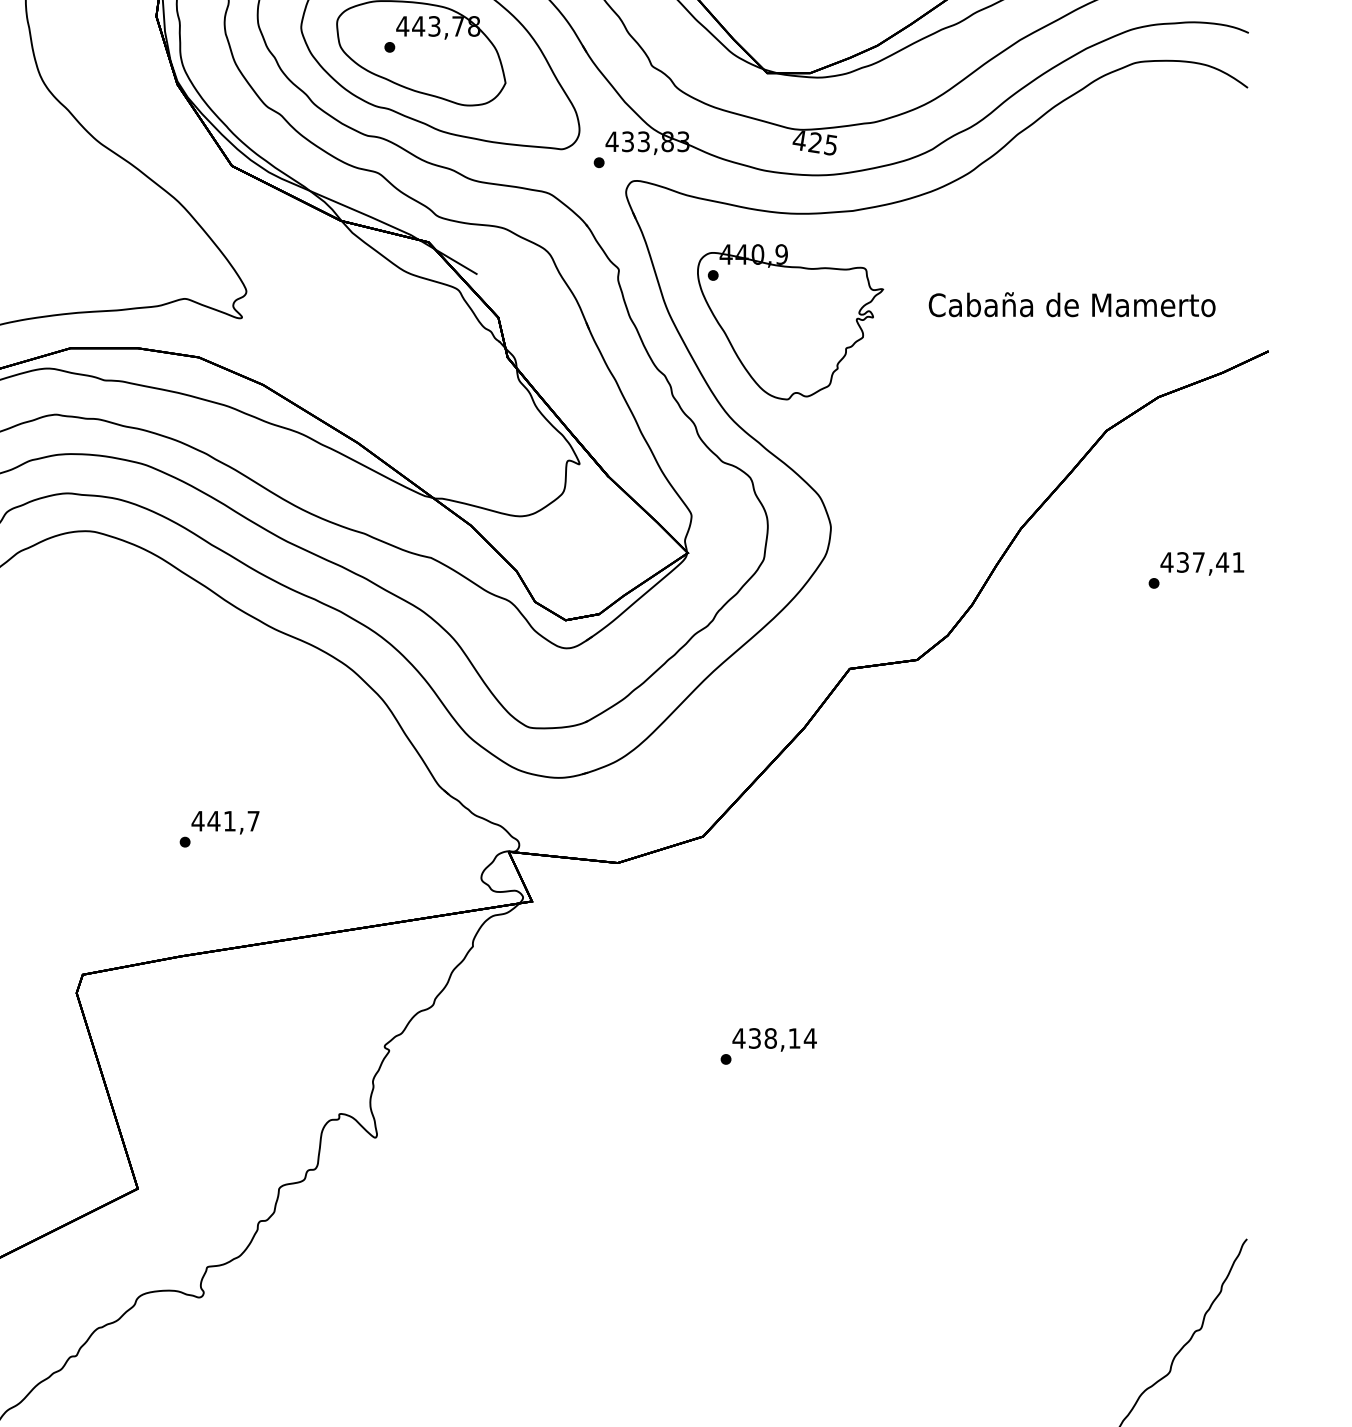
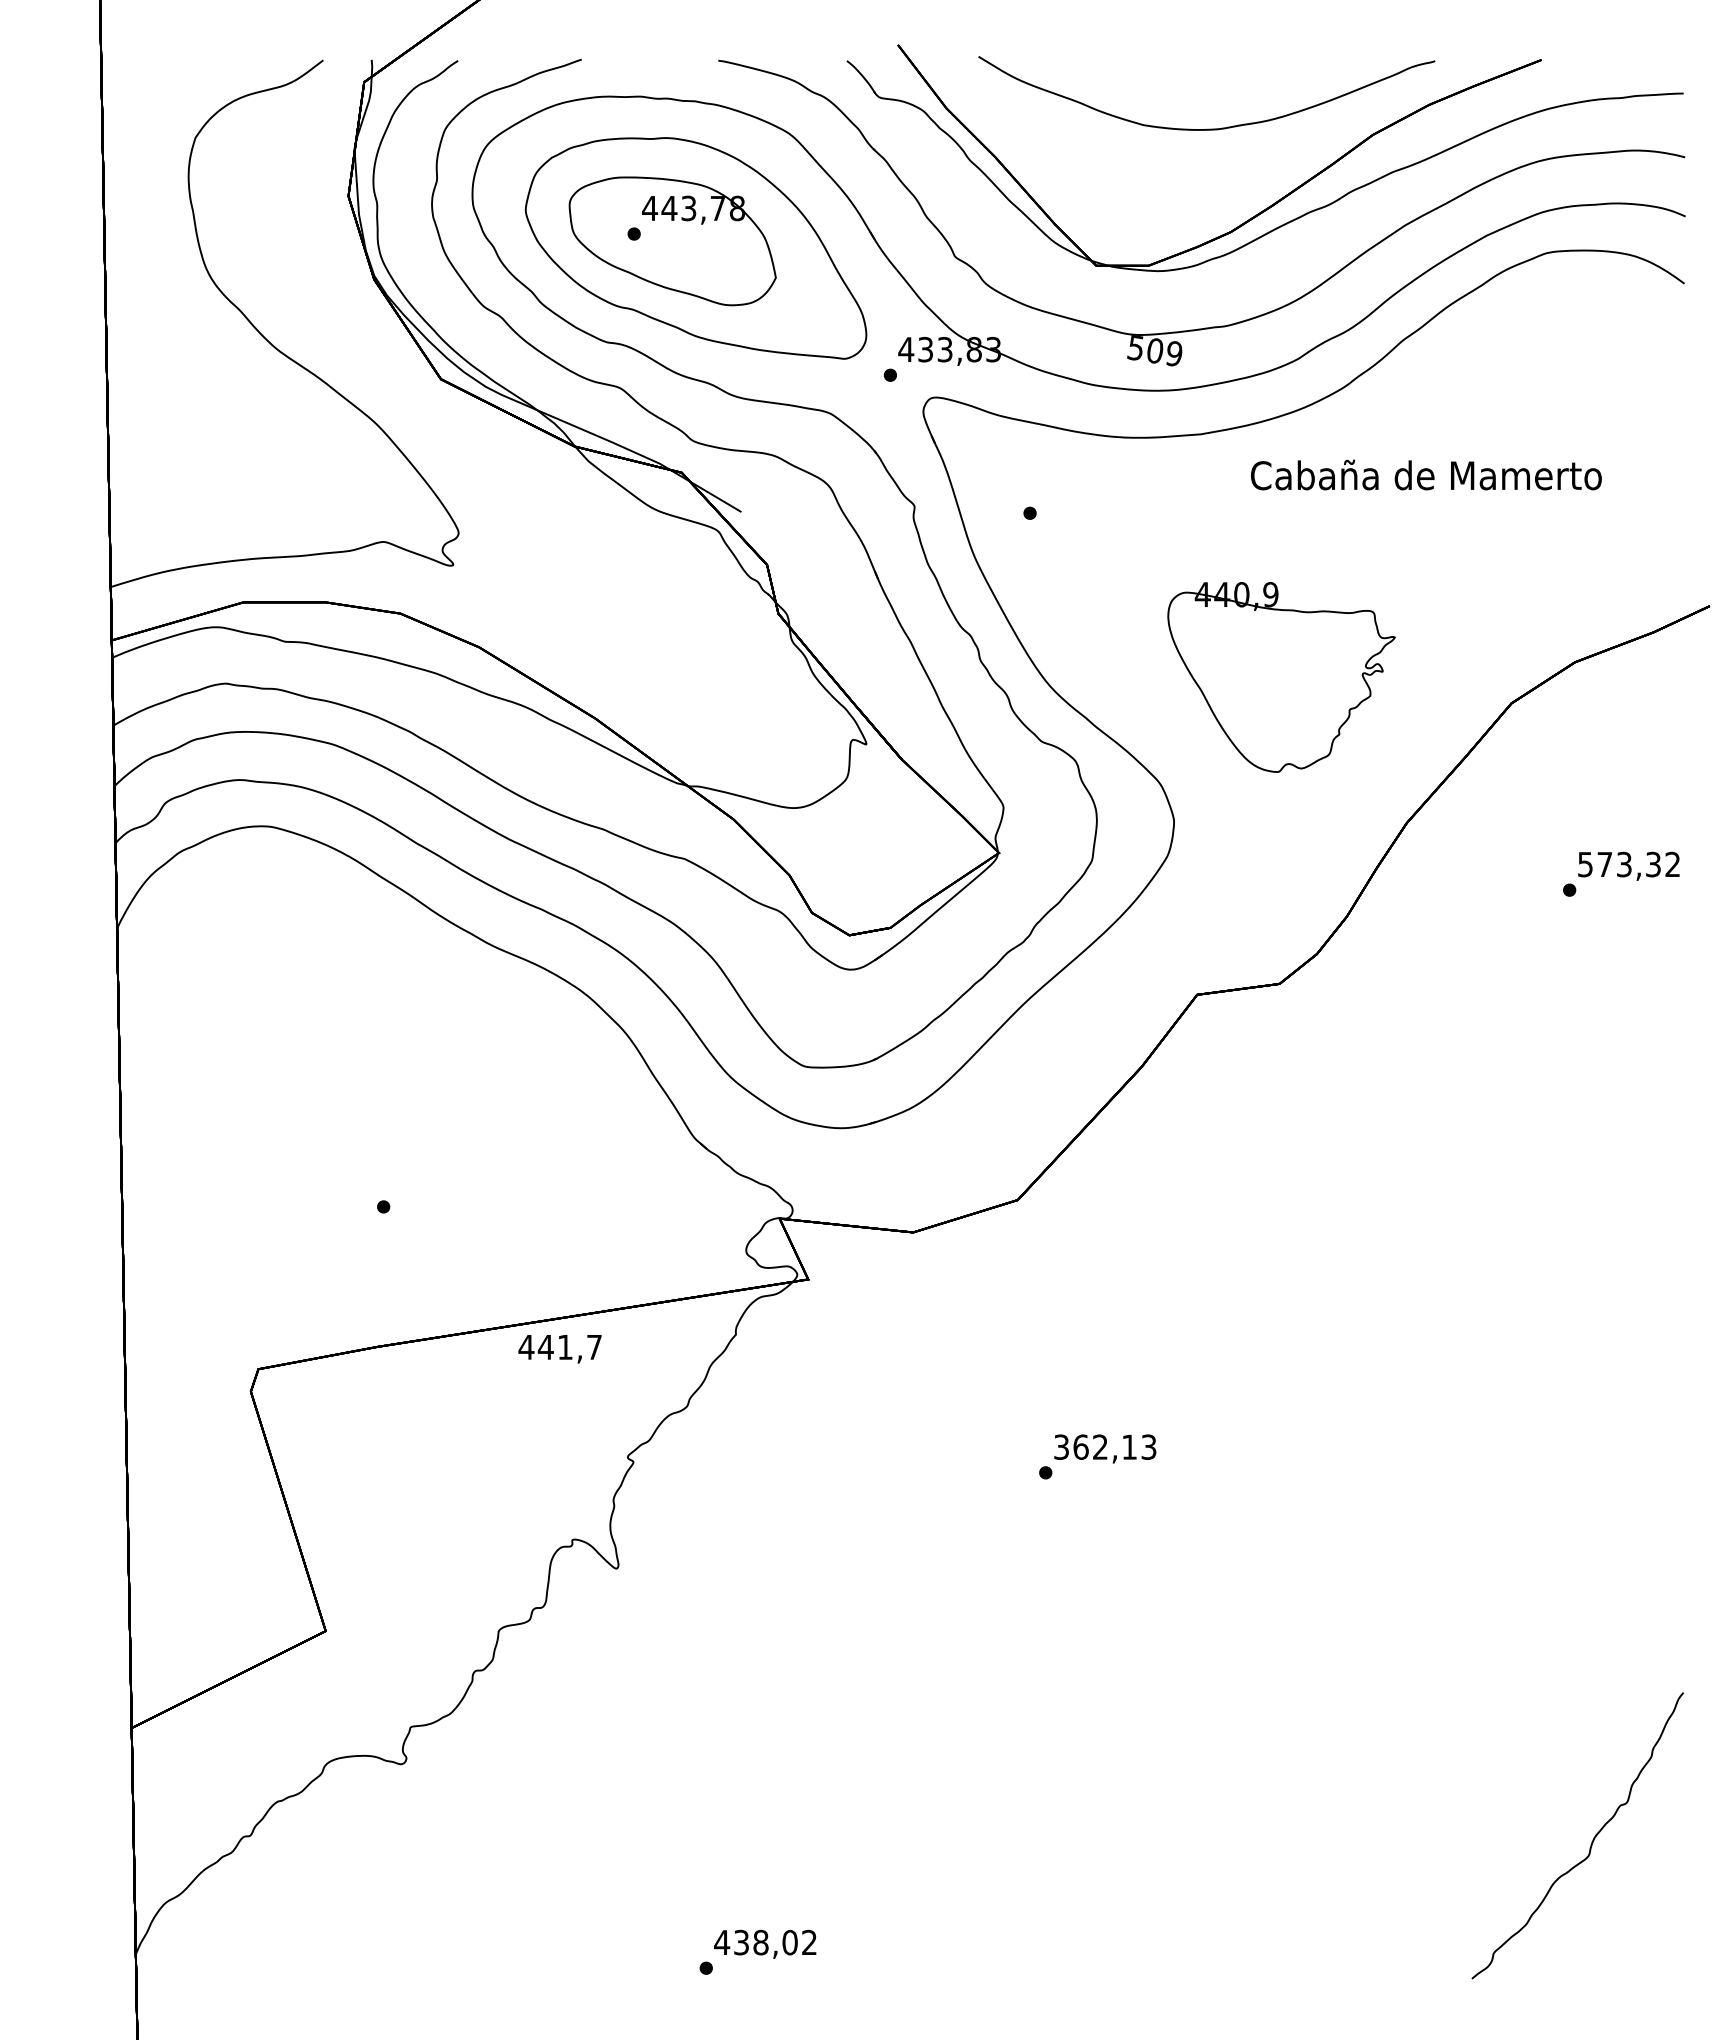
text: (814, 142) -> (1154, 350), 425 -> 509
text: (1072, 304) -> (1426, 474), moved
part: (790, 322) -> (1281, 677), moved
text: (1202, 562) -> (1628, 864), 437,41 -> 573,32
text: (225, 823) -> (559, 1349), moved
text: (774, 1037) -> (1104, 1446), 438,14 -> 362,13

